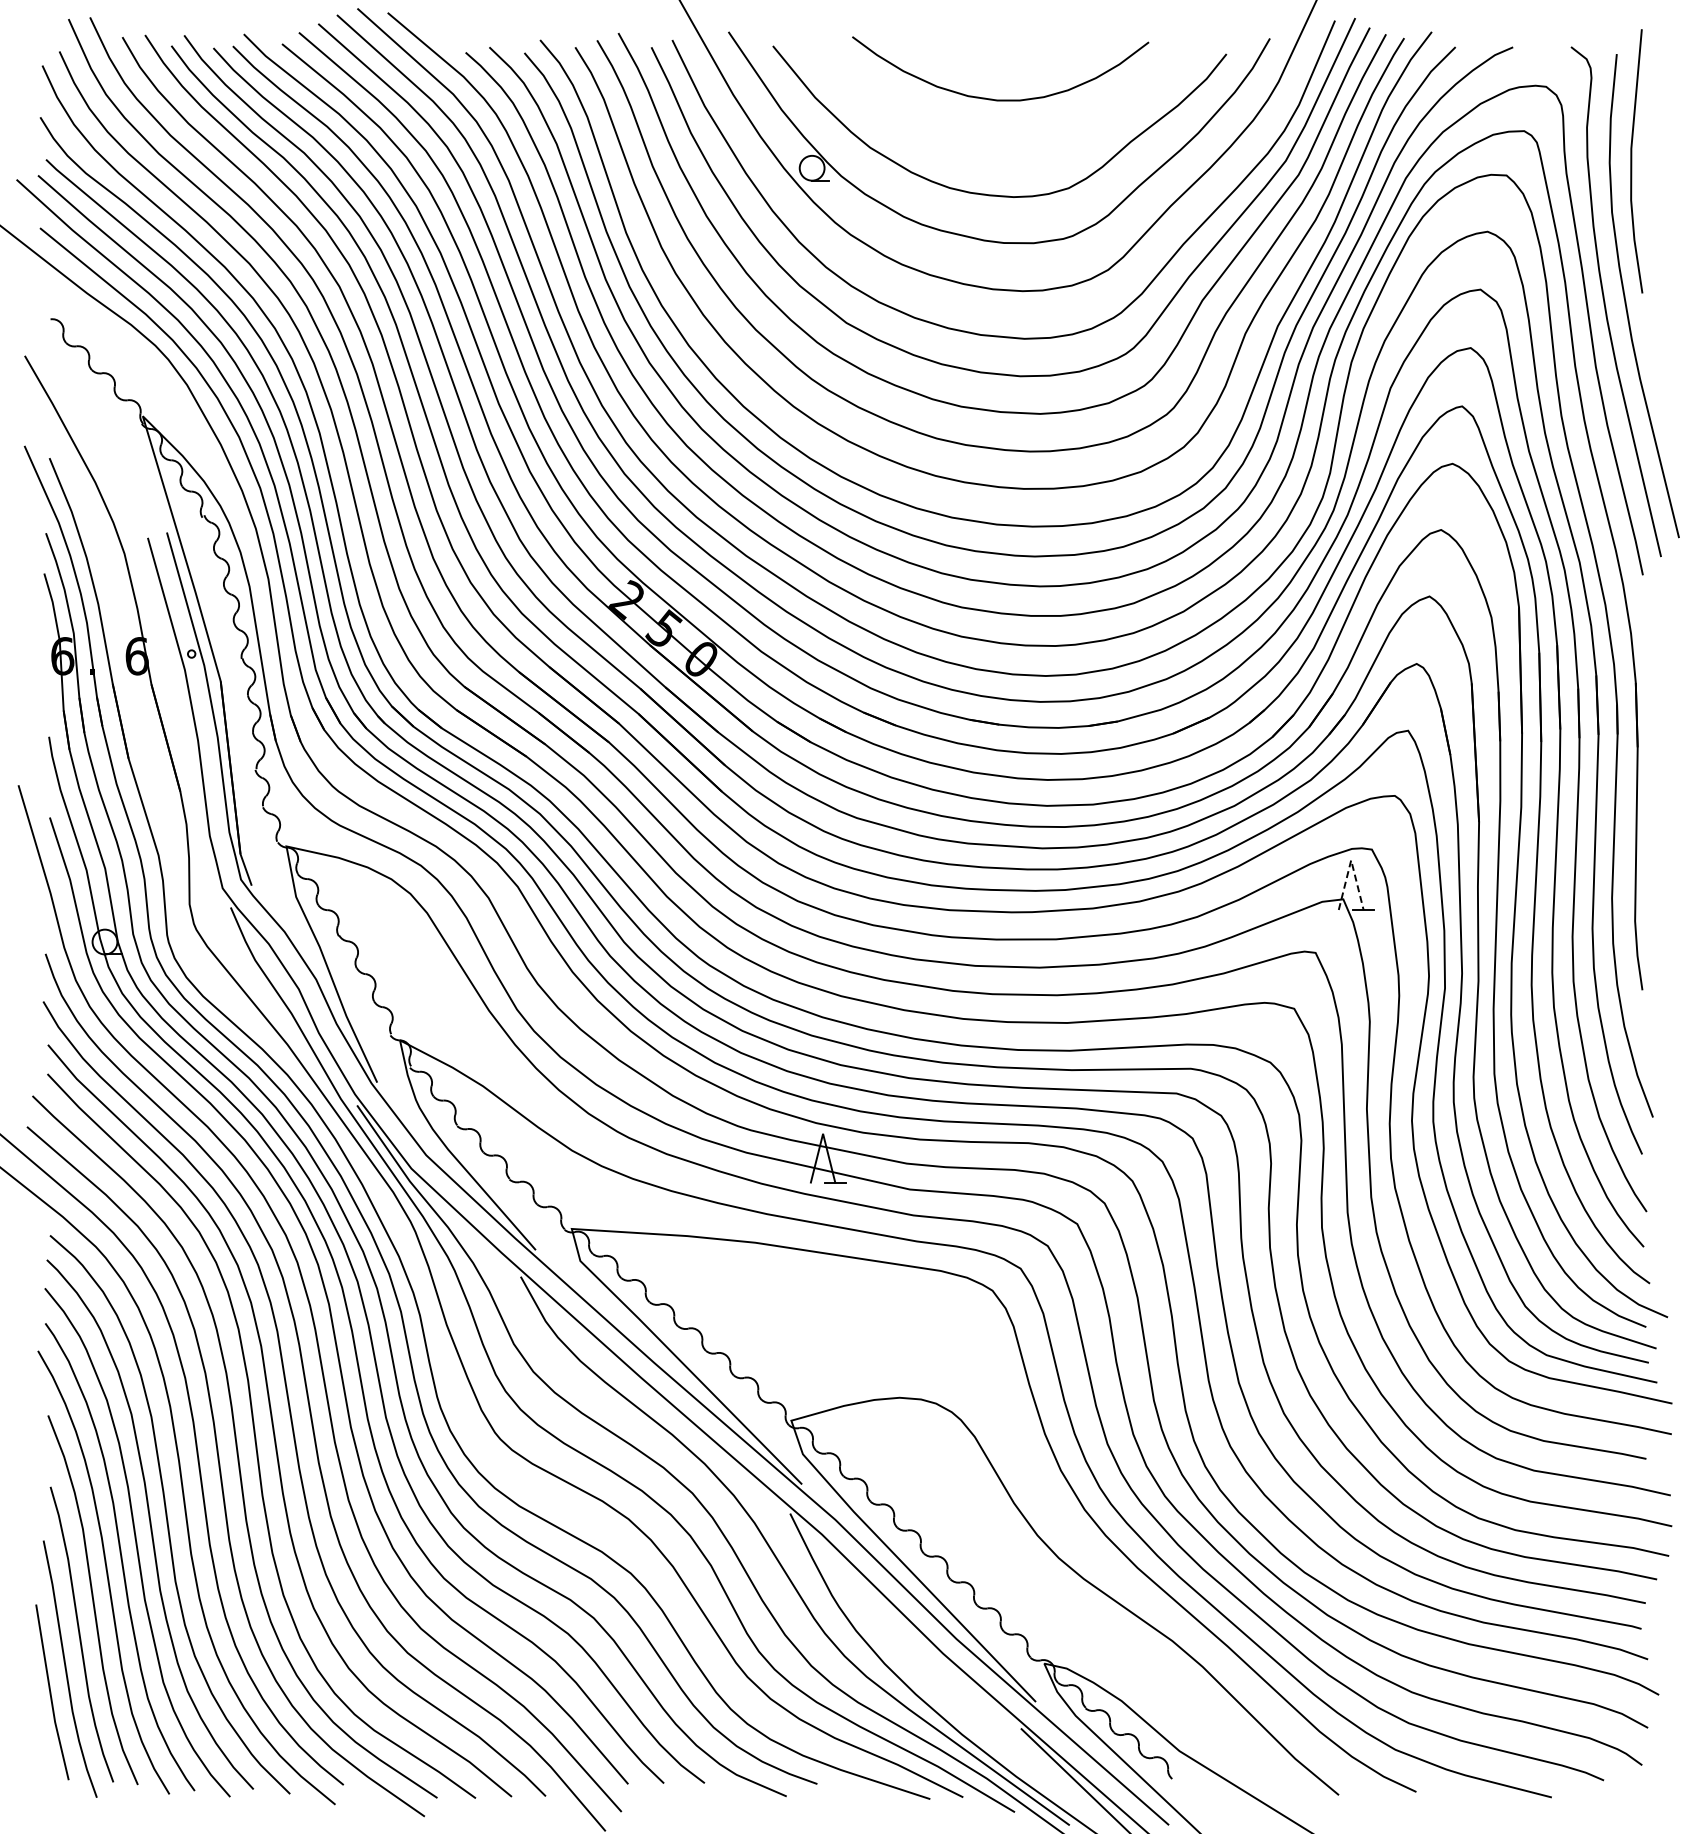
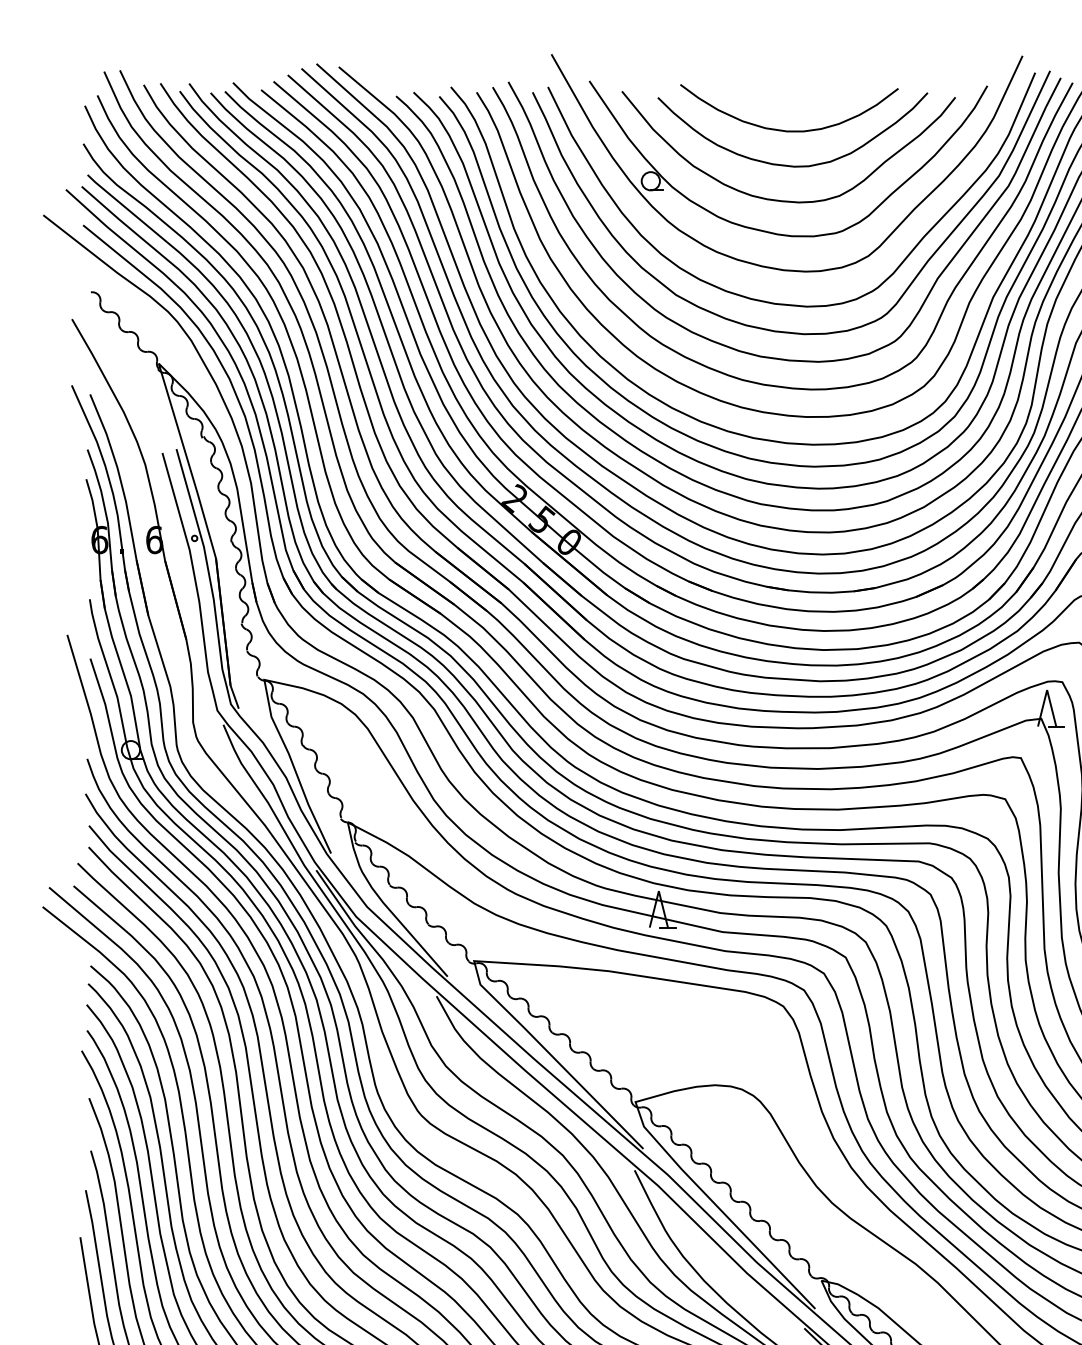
curve: (1001, 146) -> (790, 165), added
line: (1351, 860) -> (1047, 690), dashed -> solid

